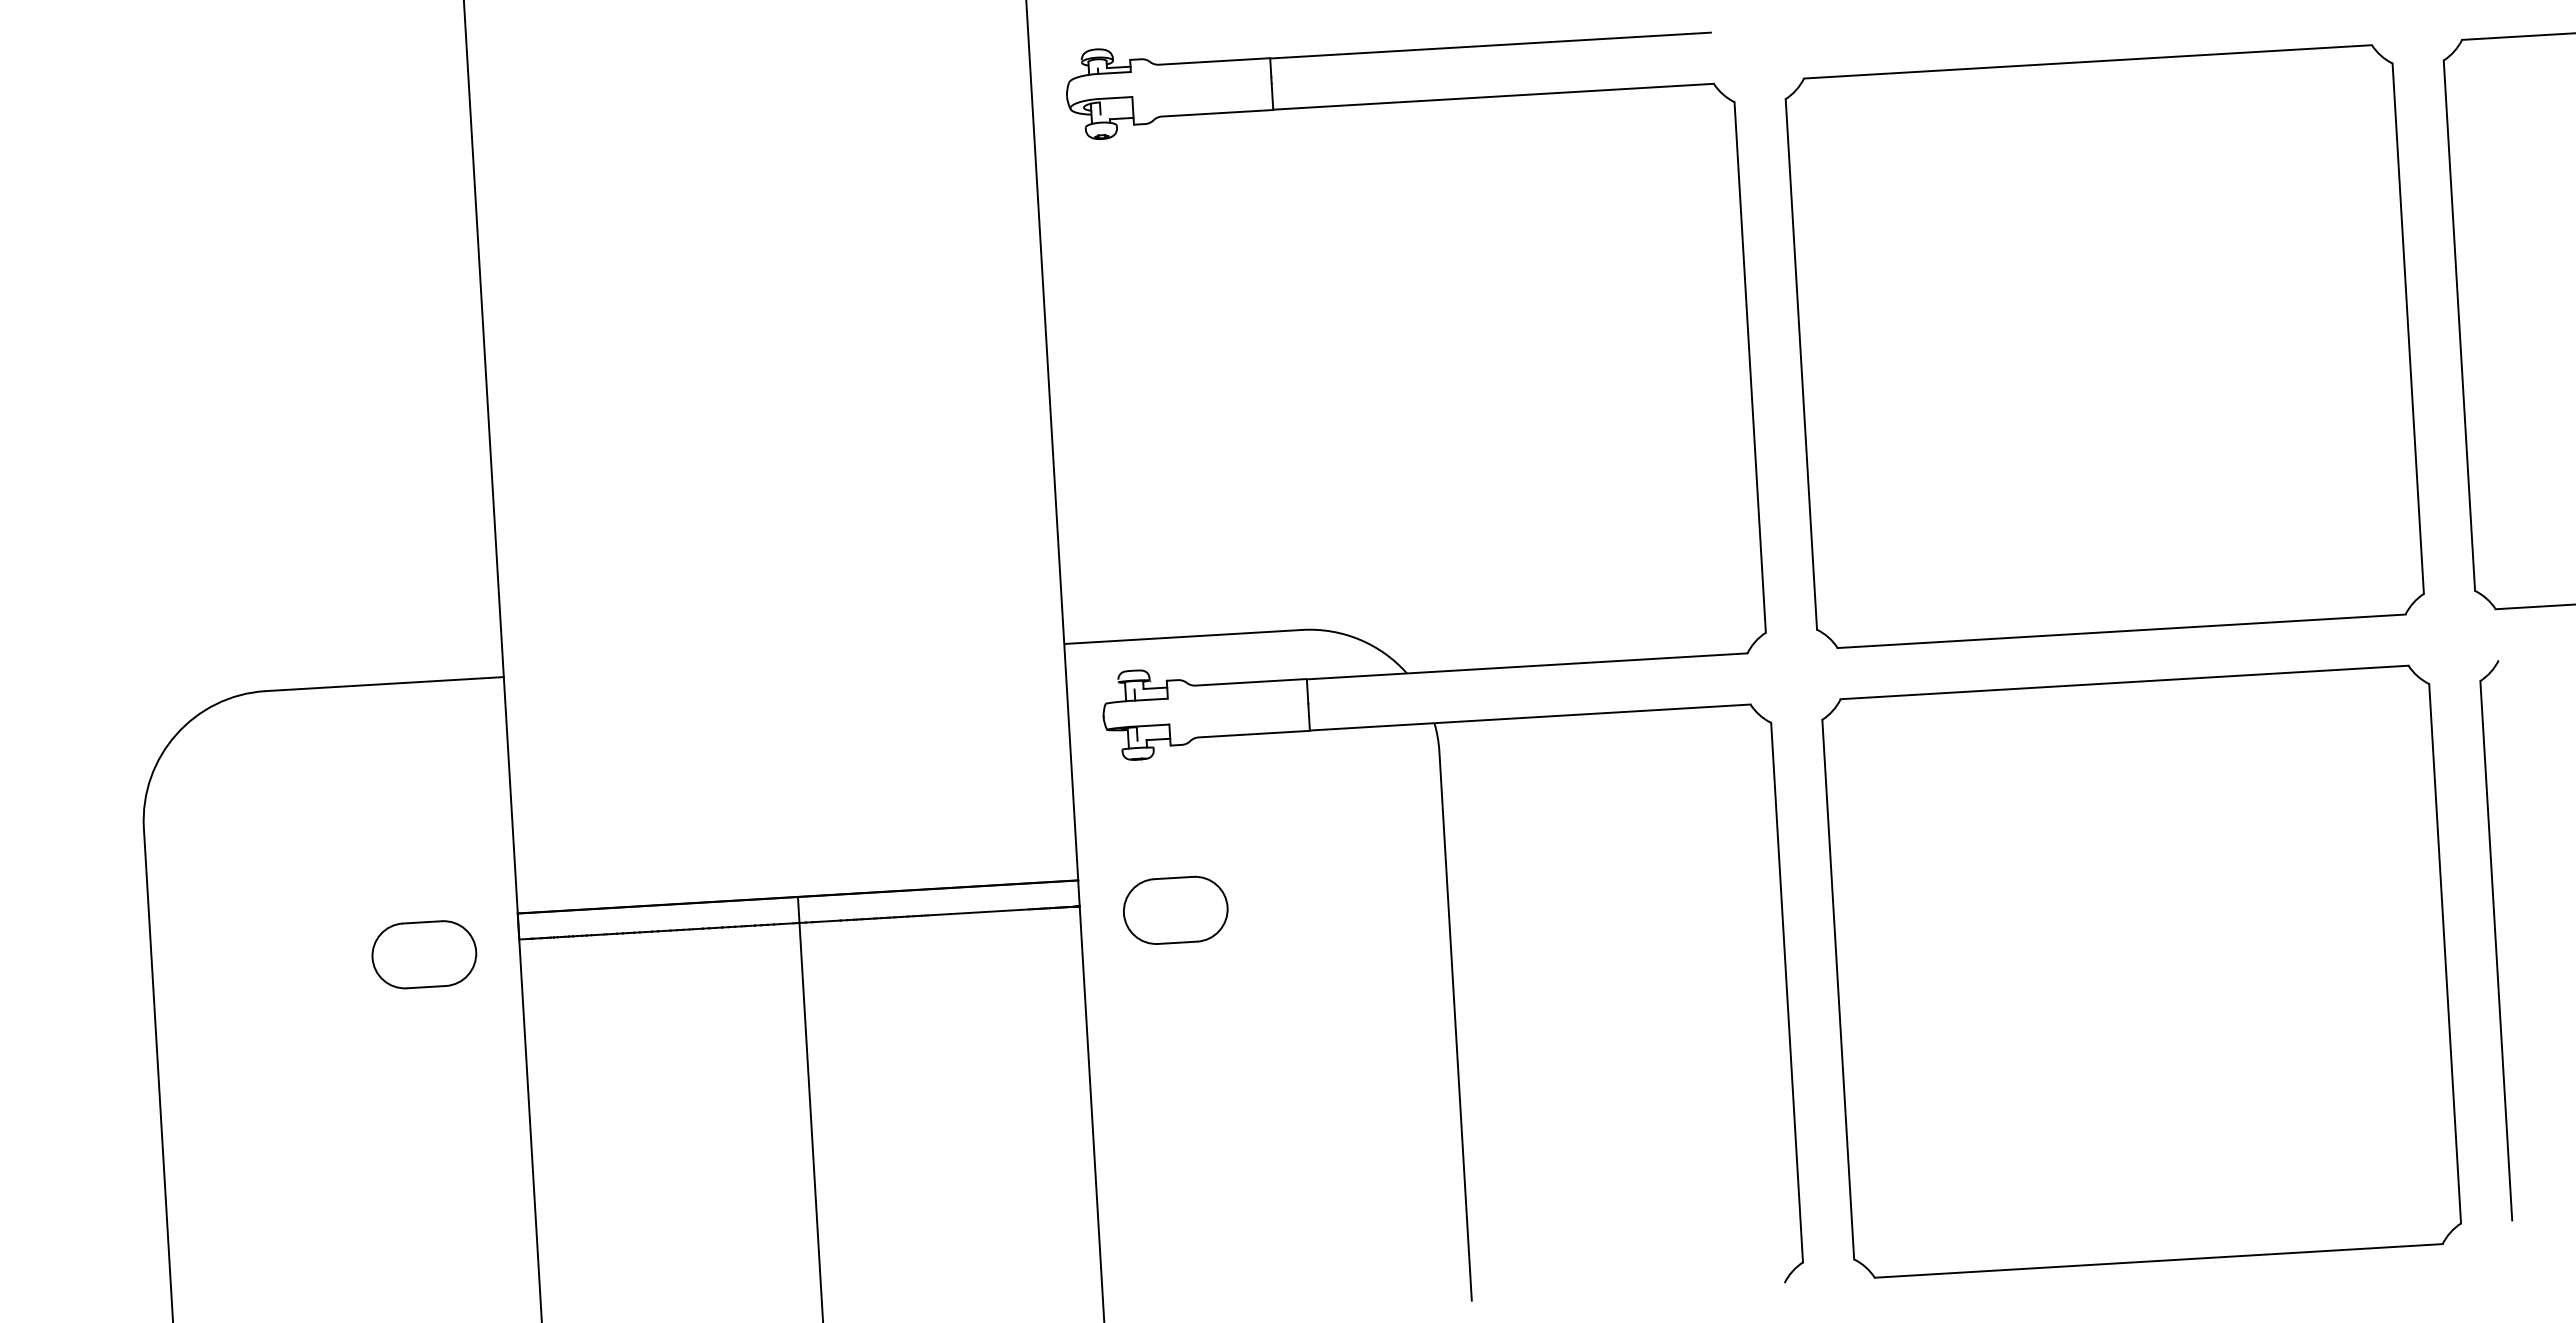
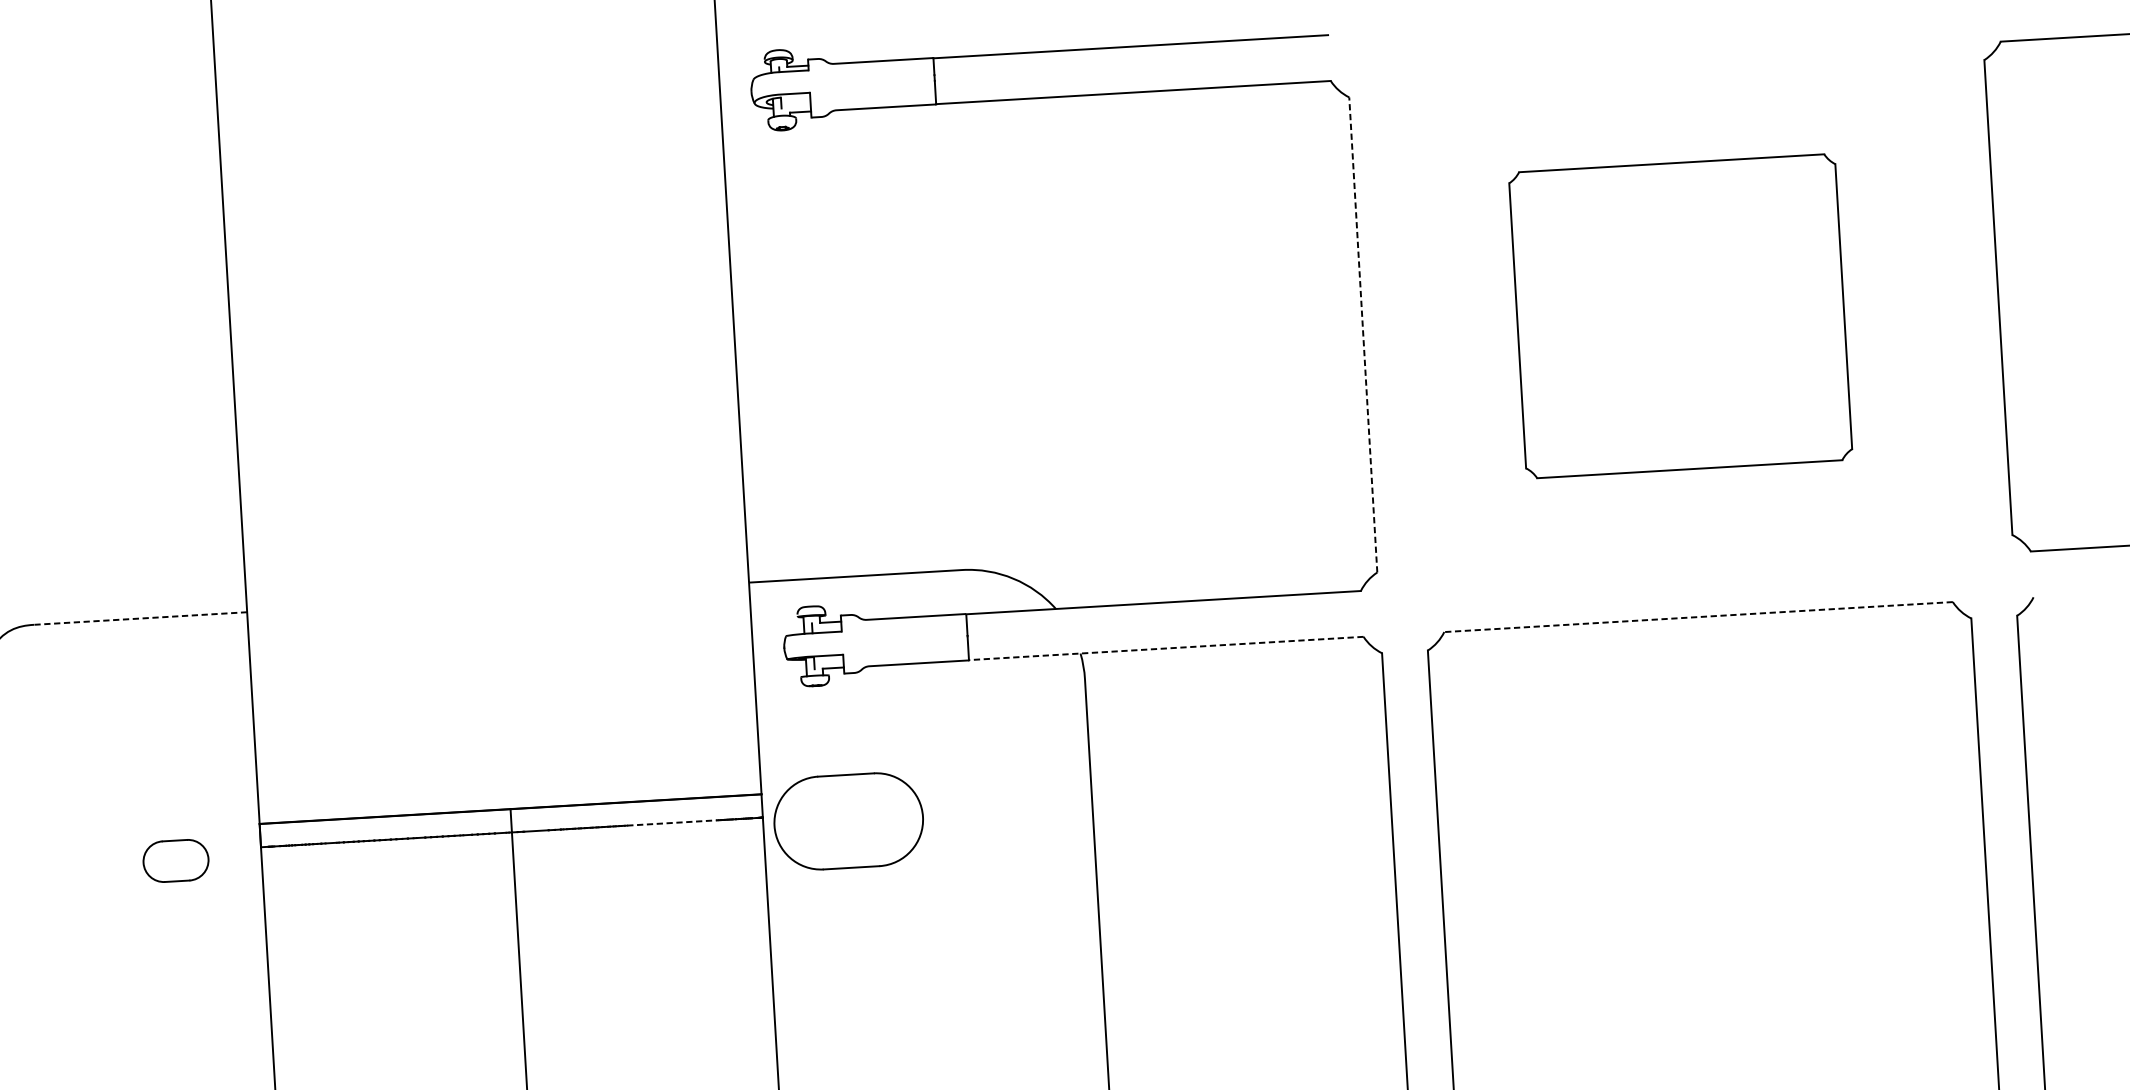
part: (2104, 346) -> (1680, 316), size x0.6
line: (1750, 367) -> (1363, 335), solid -> dashed
line: (2124, 682) -> (1698, 617), solid -> dashed
line: (384, 684) -> (140, 618), solid -> dashed
line: (1530, 717) -> (1166, 648), solid -> dashed
part: (1175, 909) -> (848, 820), size x1.6
line: (978, 912) -> (672, 823), solid -> dashed
part: (424, 954) -> (176, 860), size x0.7

